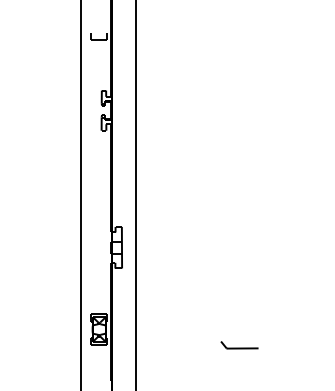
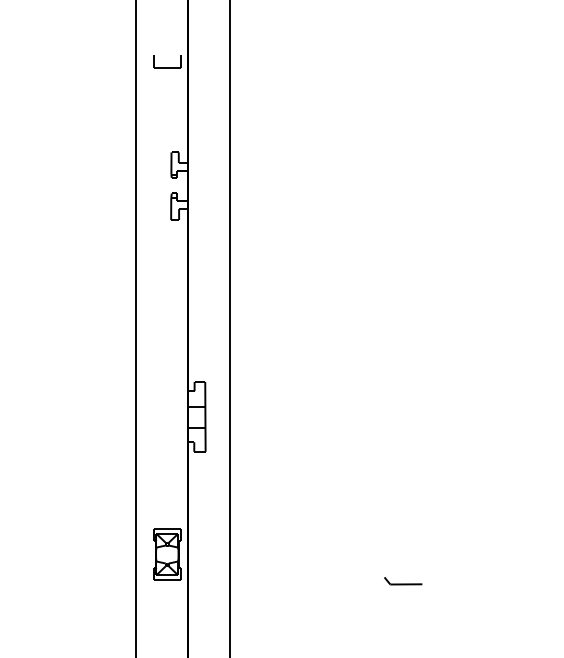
part: (239, 345) -> (403, 581), size x0.6

